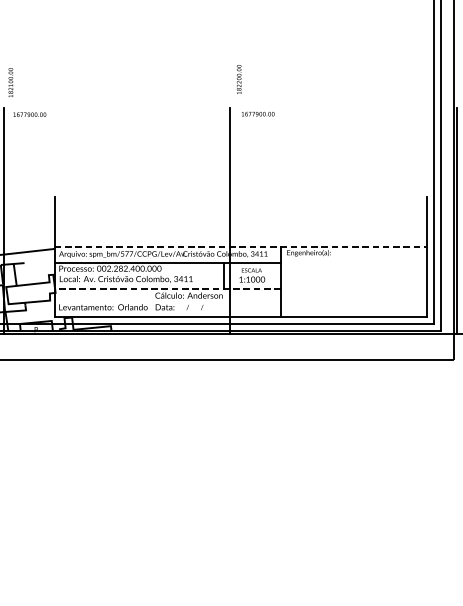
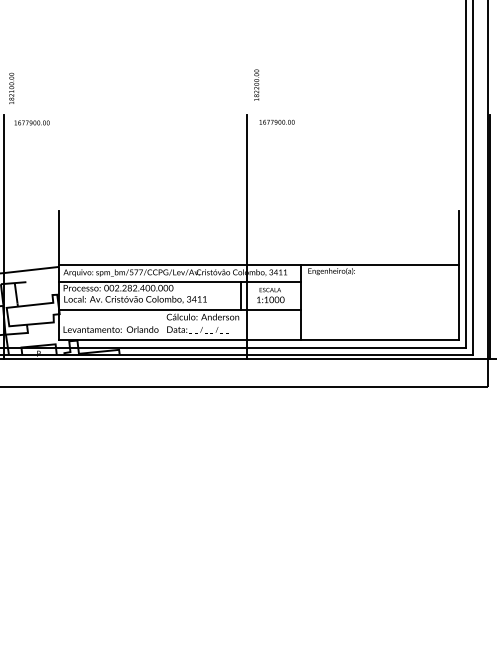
line: (240, 246) -> (258, 264), dashed -> solid
line: (167, 288) -> (179, 309), dashed -> solid

